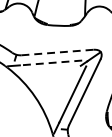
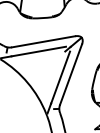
line: (58, 52) -> (44, 41), dashed -> solid
line: (50, 62) -> (38, 51), dashed -> solid

